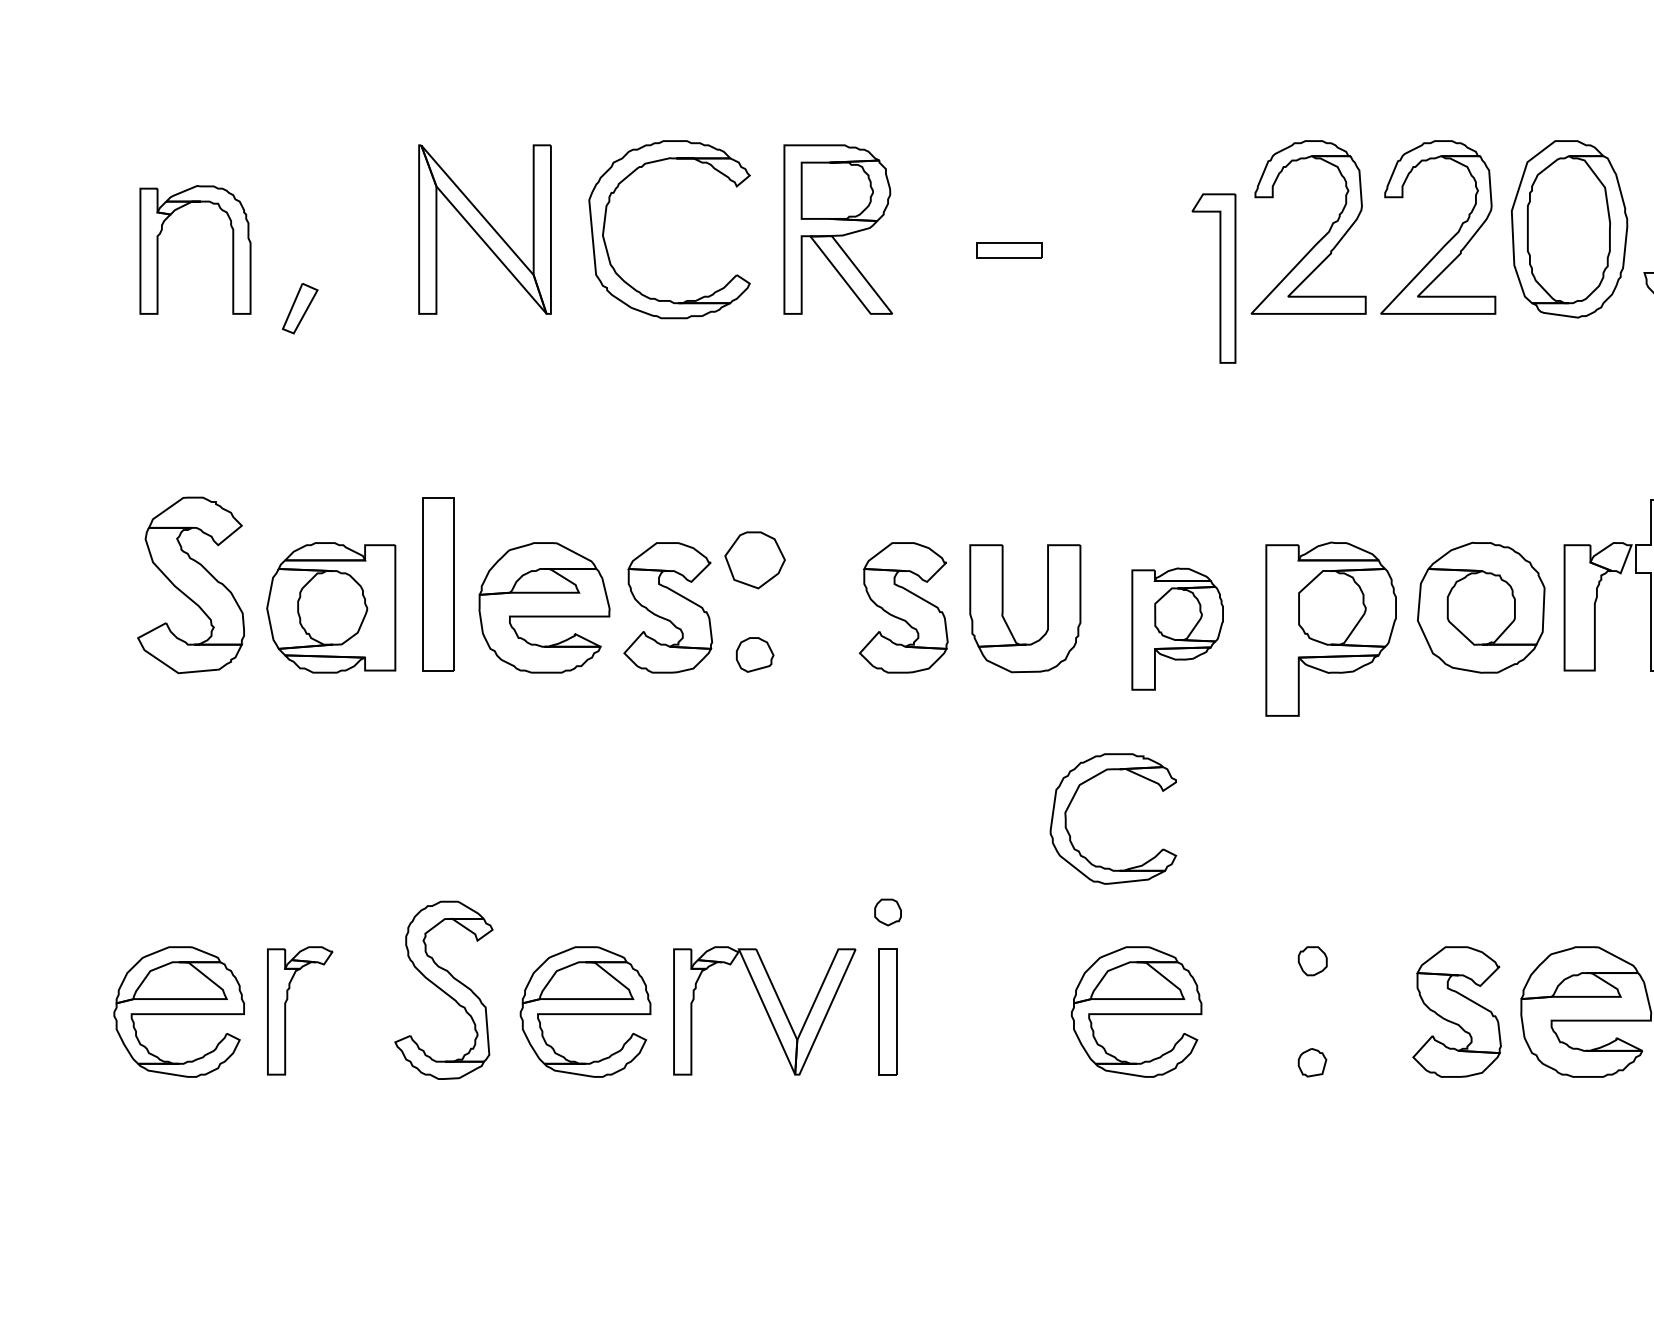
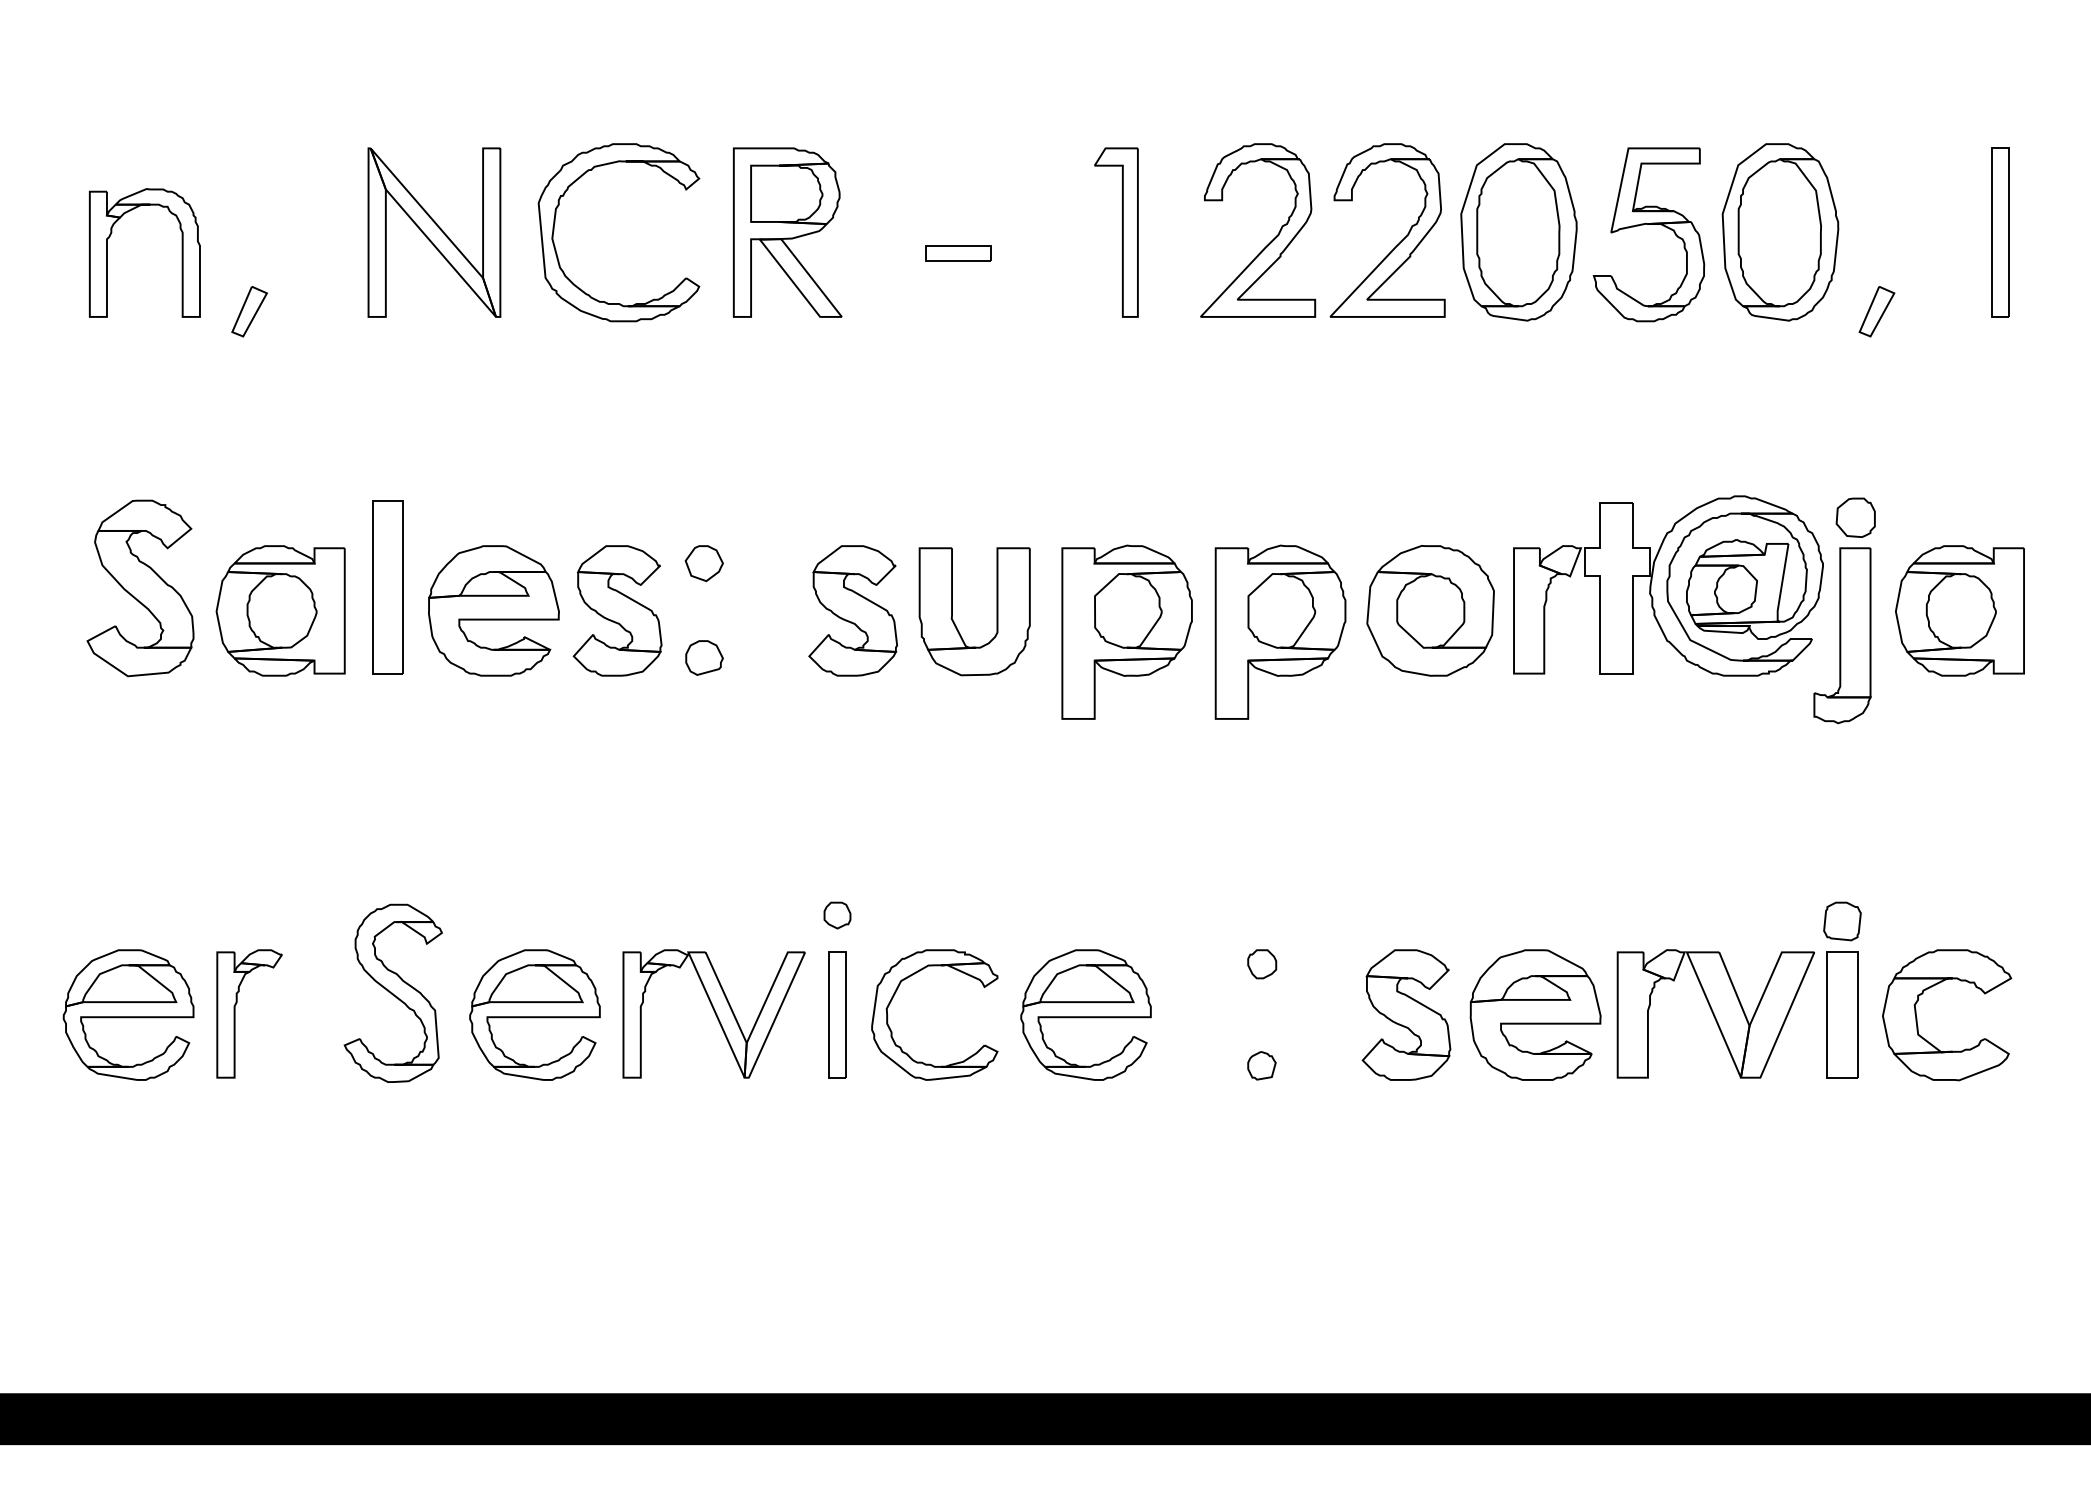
part: (1214, 278) -> (1116, 232), moved
part: (754, 560) -> (703, 563), size x0.62
part: (1177, 628) -> (1126, 631), size x1.43
part: (1074, 798) -> (895, 994), moved

